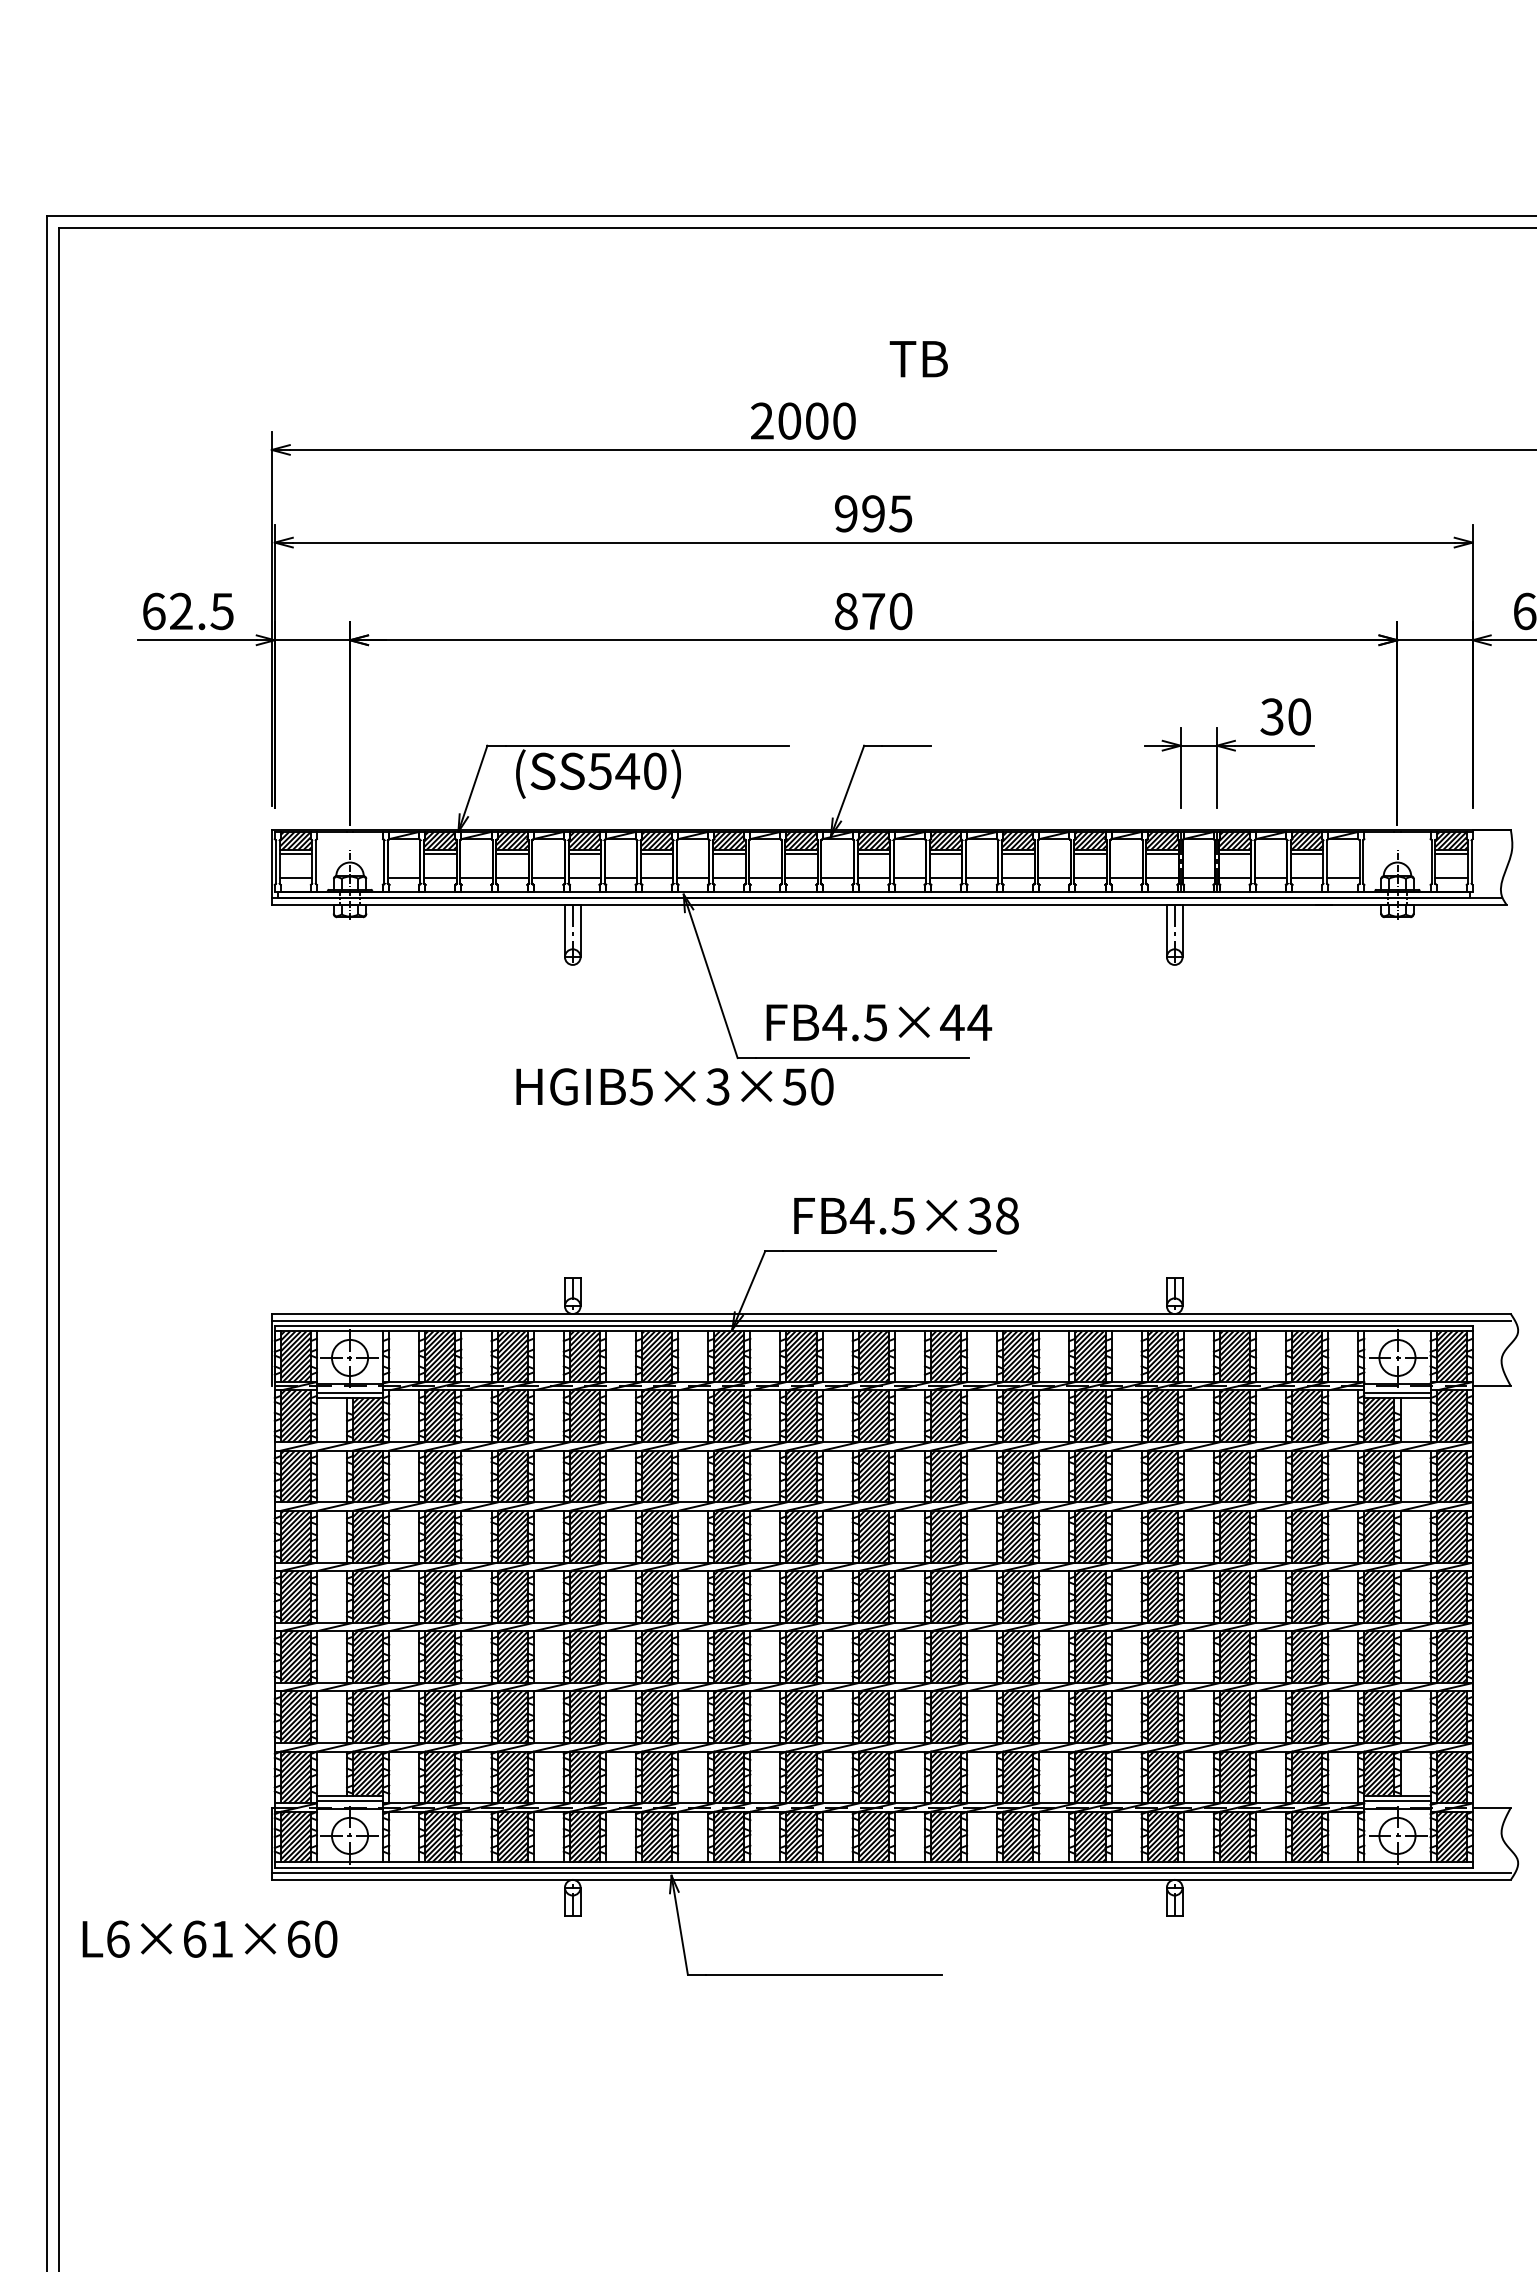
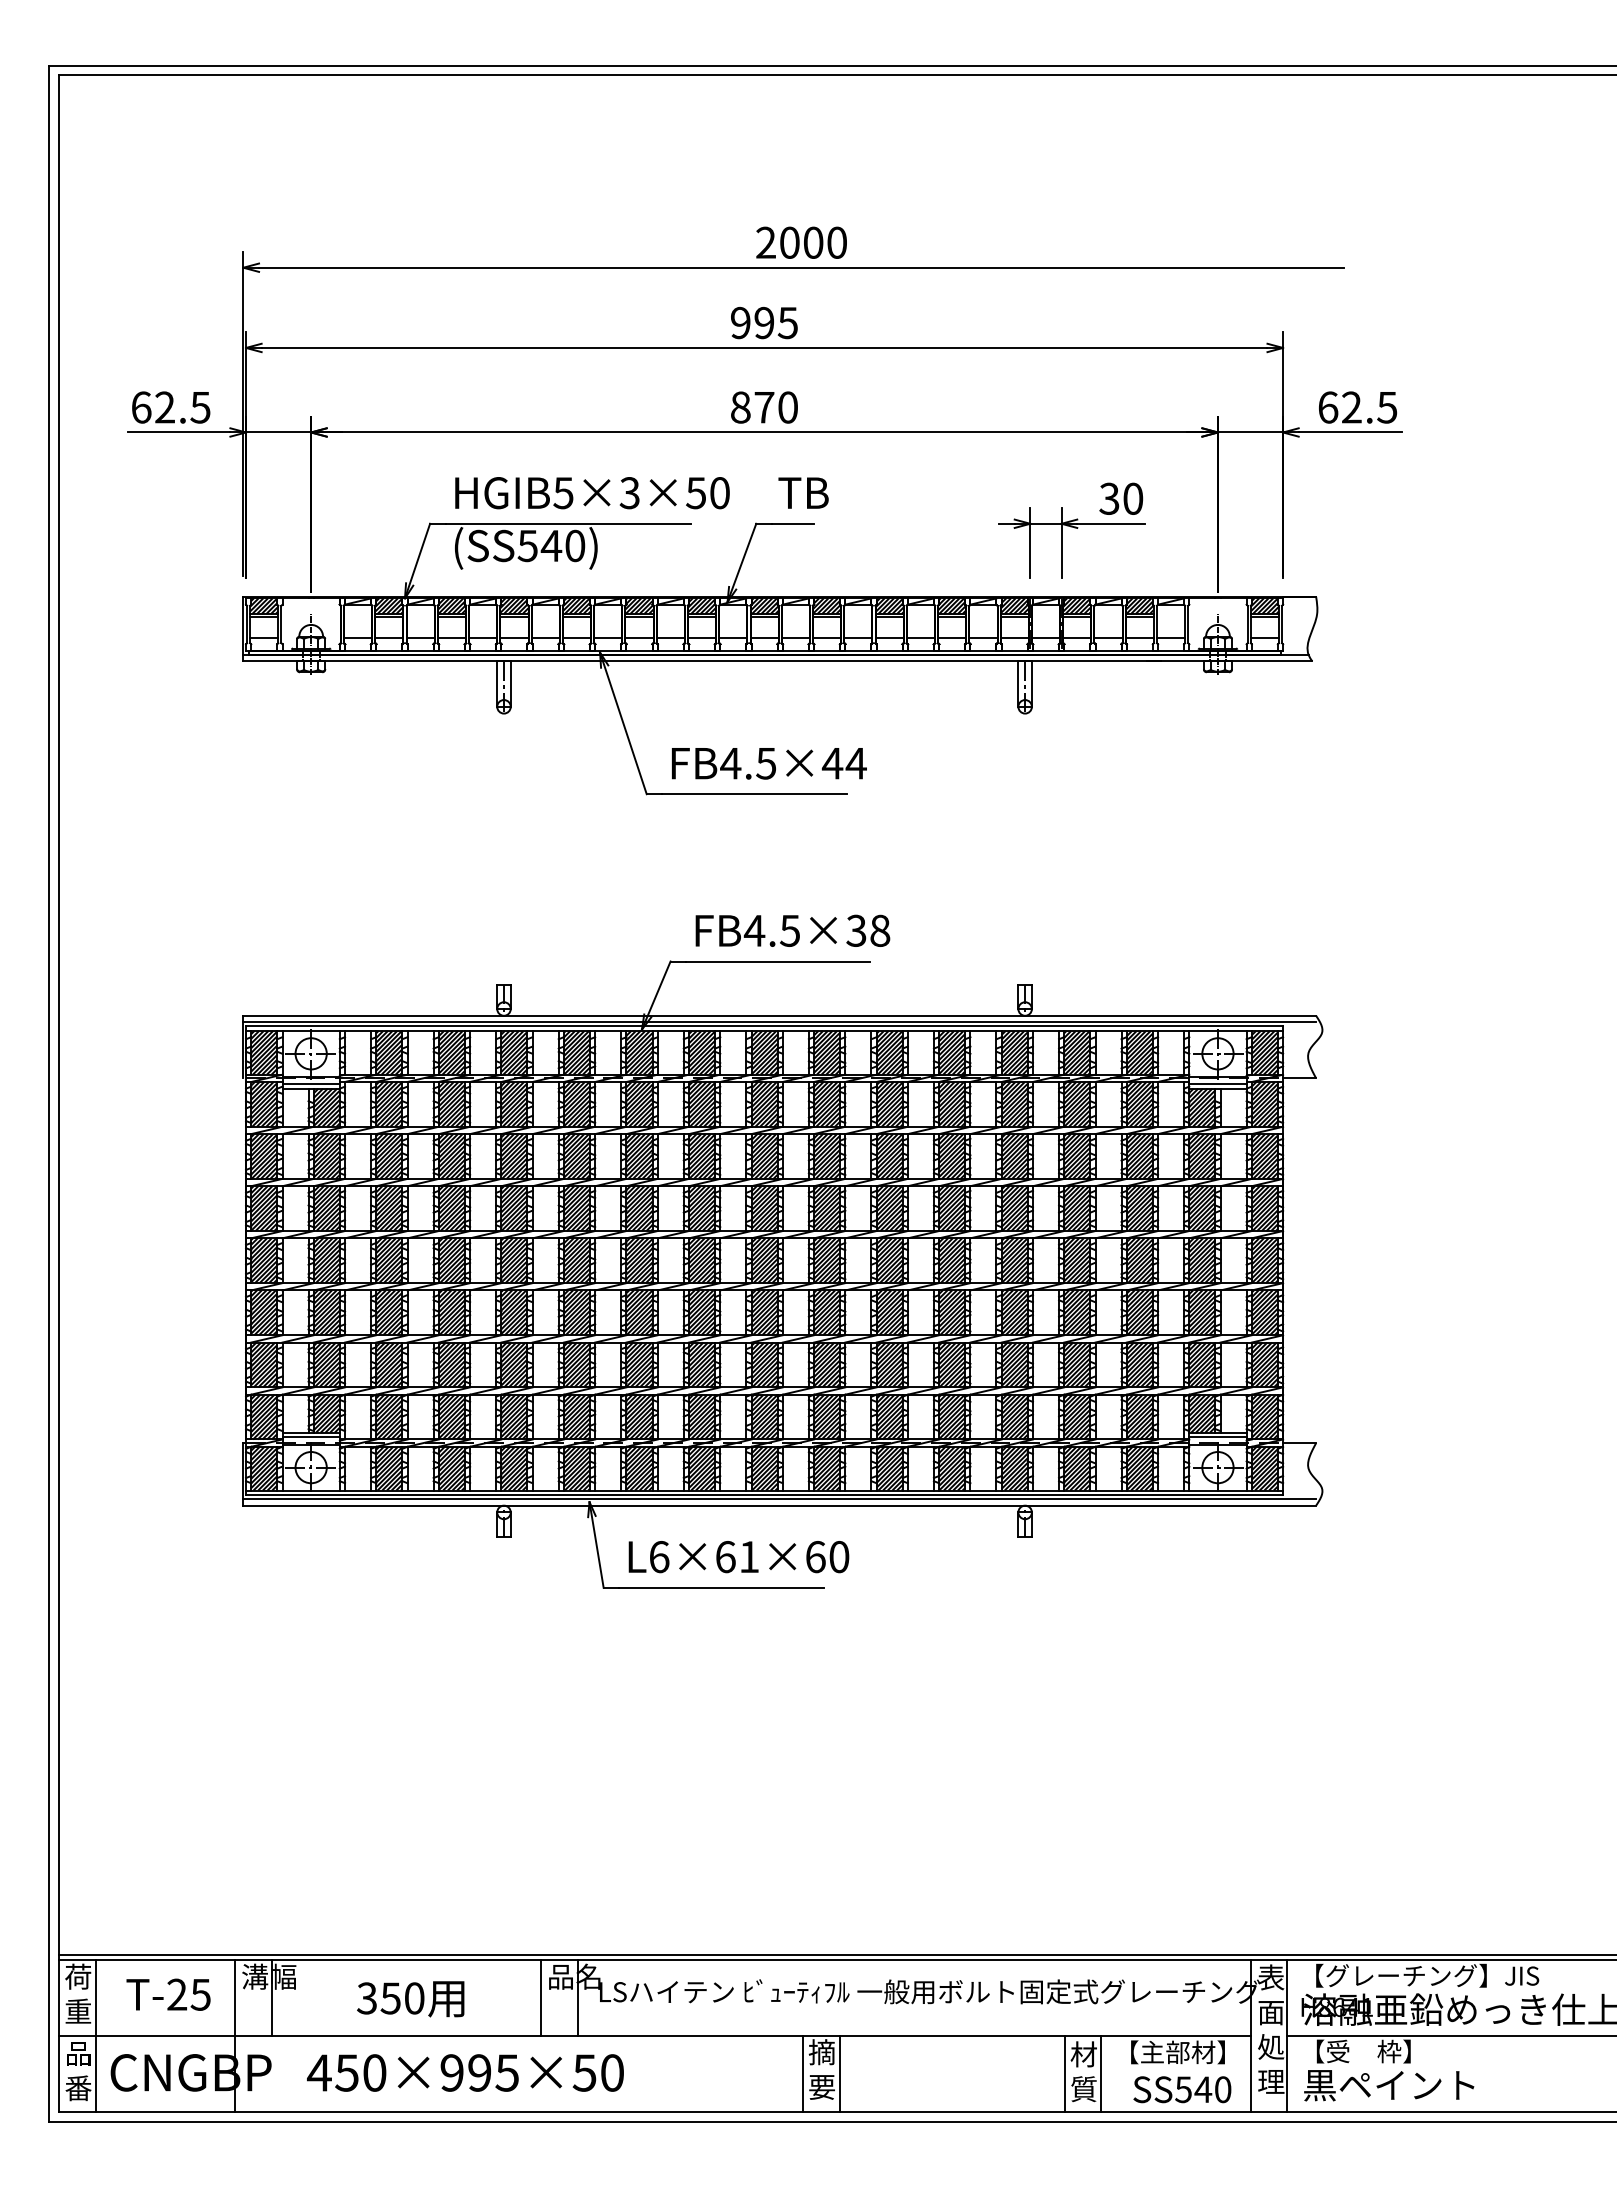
text: (918, 358) -> (803, 492), moved
text: (803, 420) -> (801, 242), moved
text: (675, 1087) -> (592, 493), moved
text: (209, 1939) -> (738, 1557), moved

